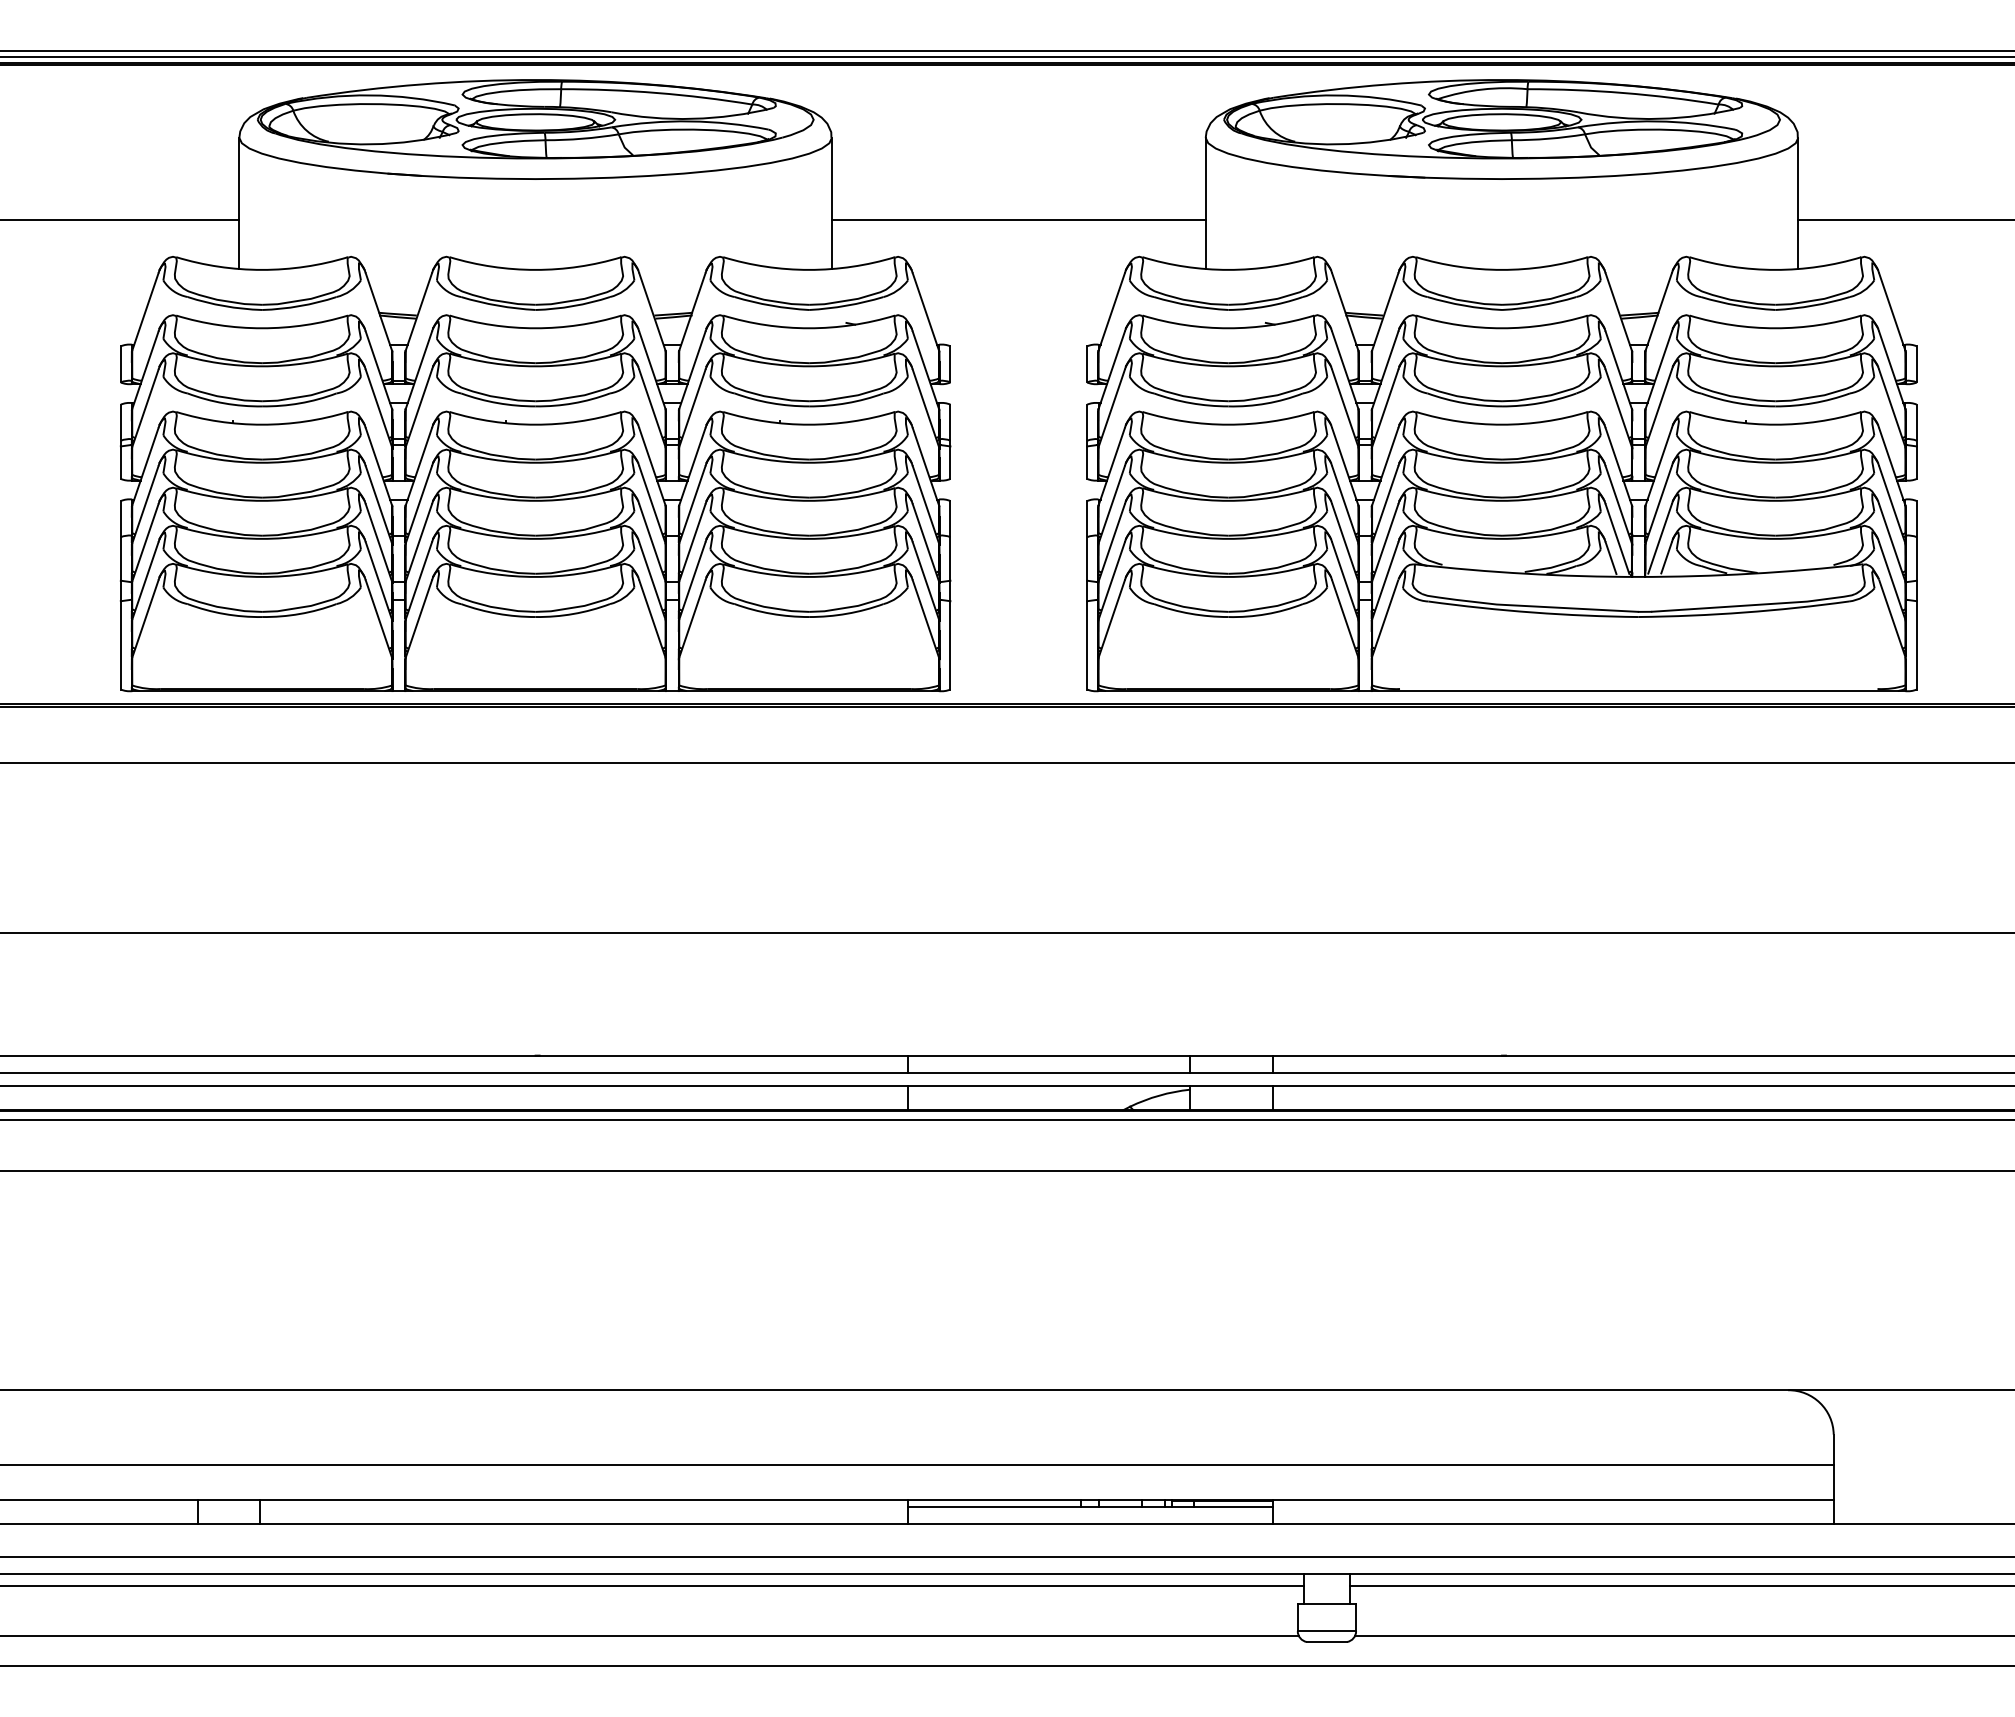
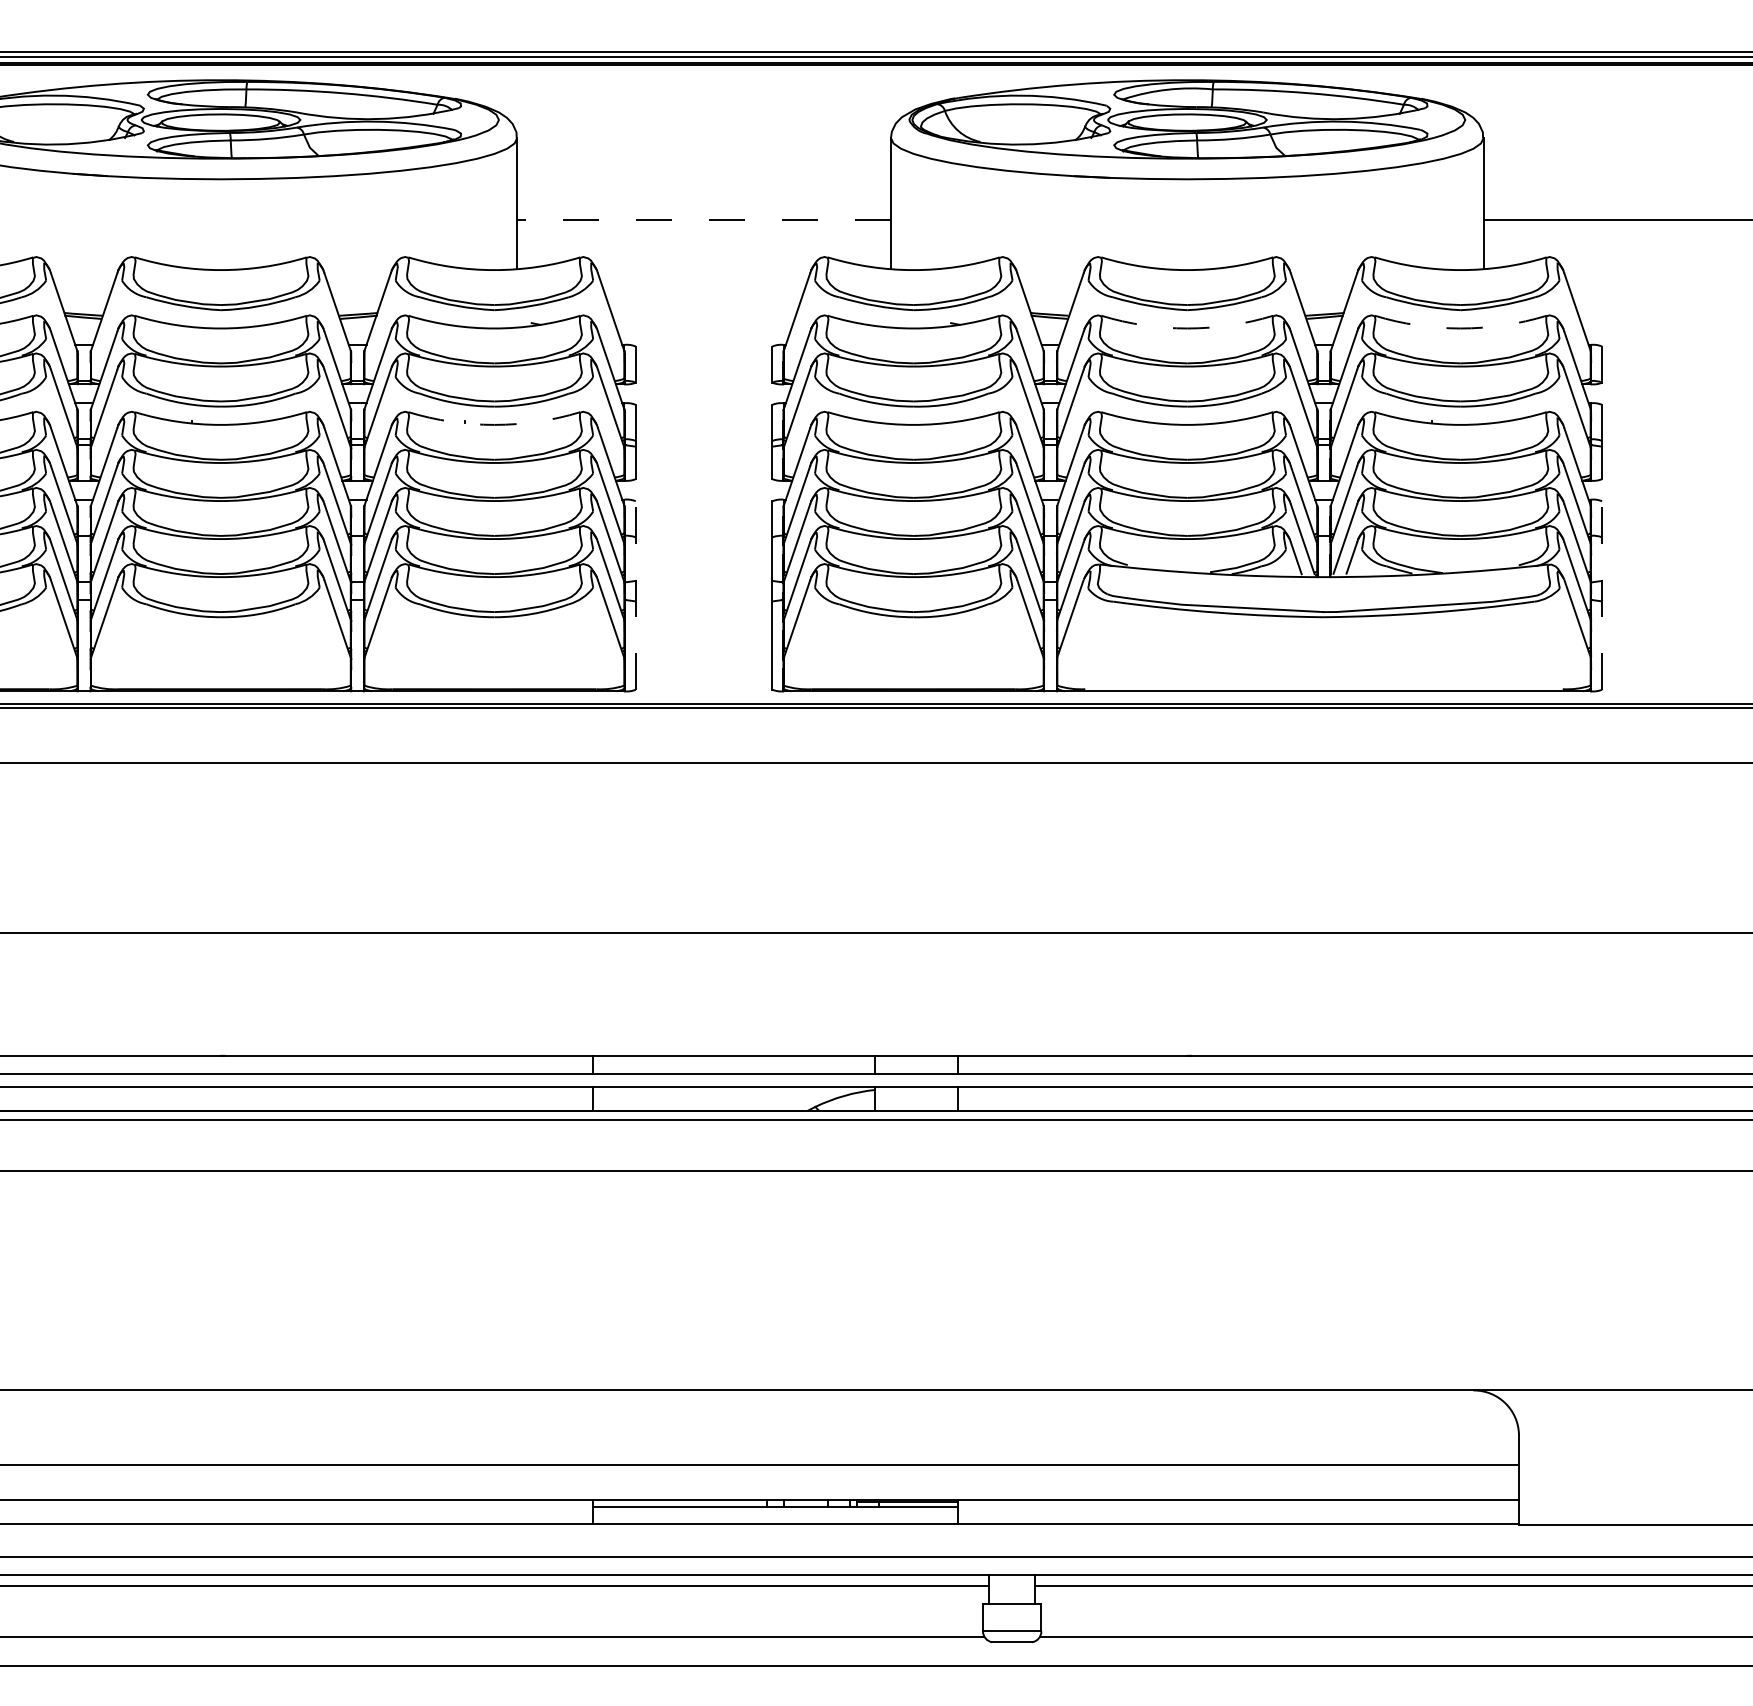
line: (1018, 220) -> (703, 220), solid -> dashed
arc: (1501, 328) -> (1186, 328), solid -> dashed
arc: (1775, 328) -> (1460, 328), solid -> dashed
arc: (809, 424) -> (494, 424), solid -> dashed
line: (950, 594) -> (635, 594), solid -> dashed
line: (1916, 594) -> (1601, 594), solid -> dashed

